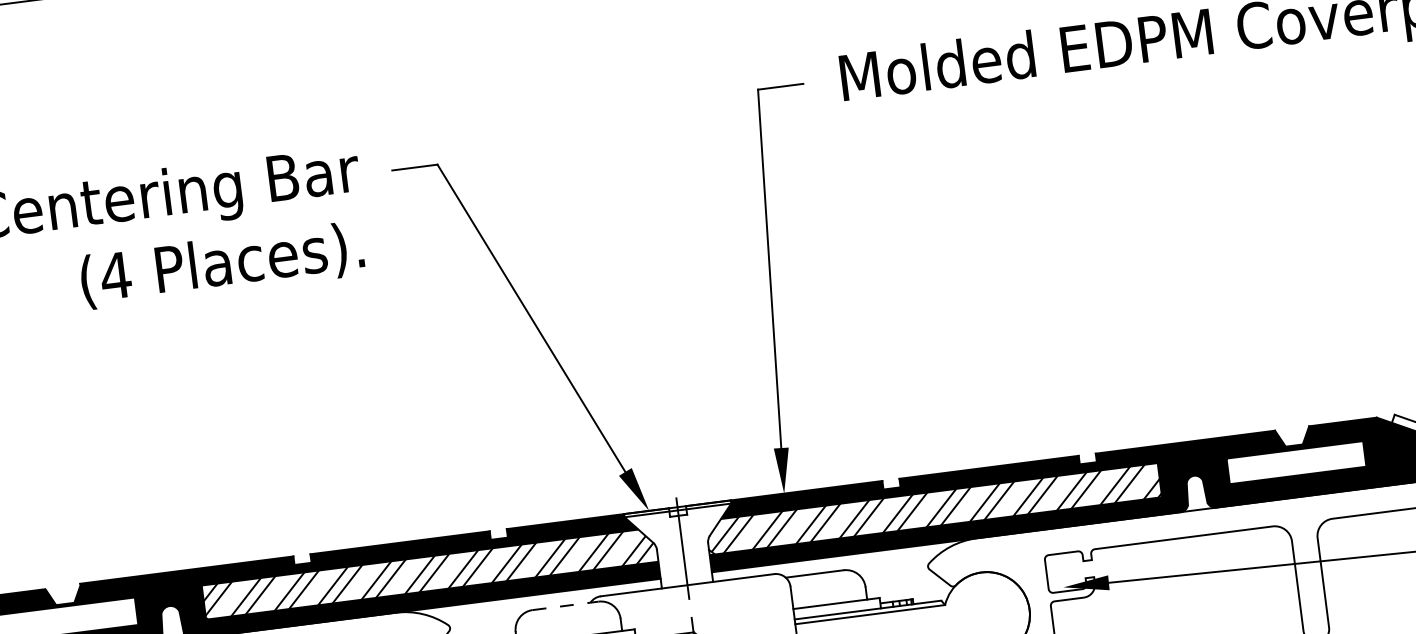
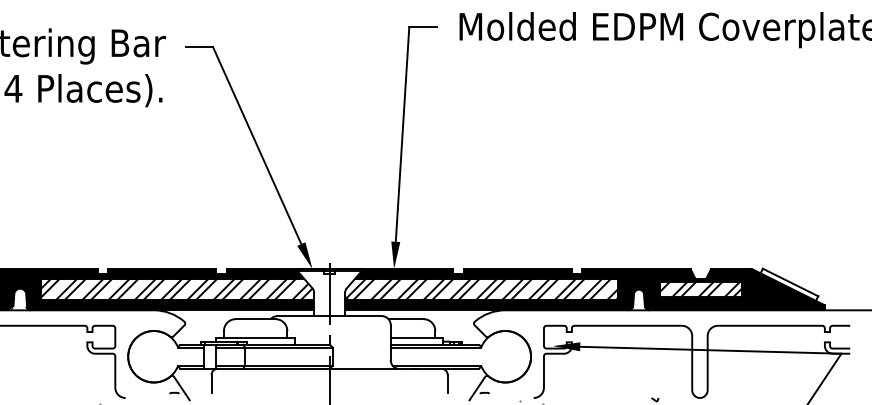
hatch: (1295, 462) -> (700, 289), added
line: (565, 606) -> (255, 319), dashed -> solid

